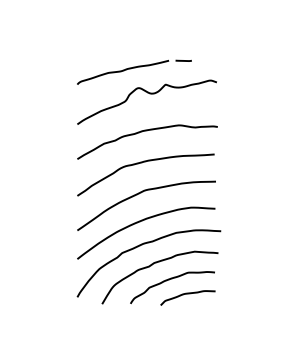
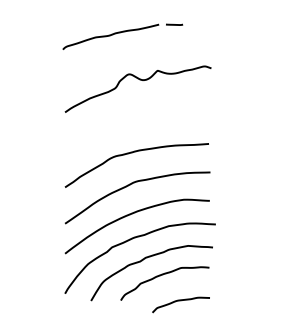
part: (134, 71) -> (122, 35), moved
curve: (147, 131) -> (138, 119), removed
curve: (187, 294) -> (180, 301), moved

